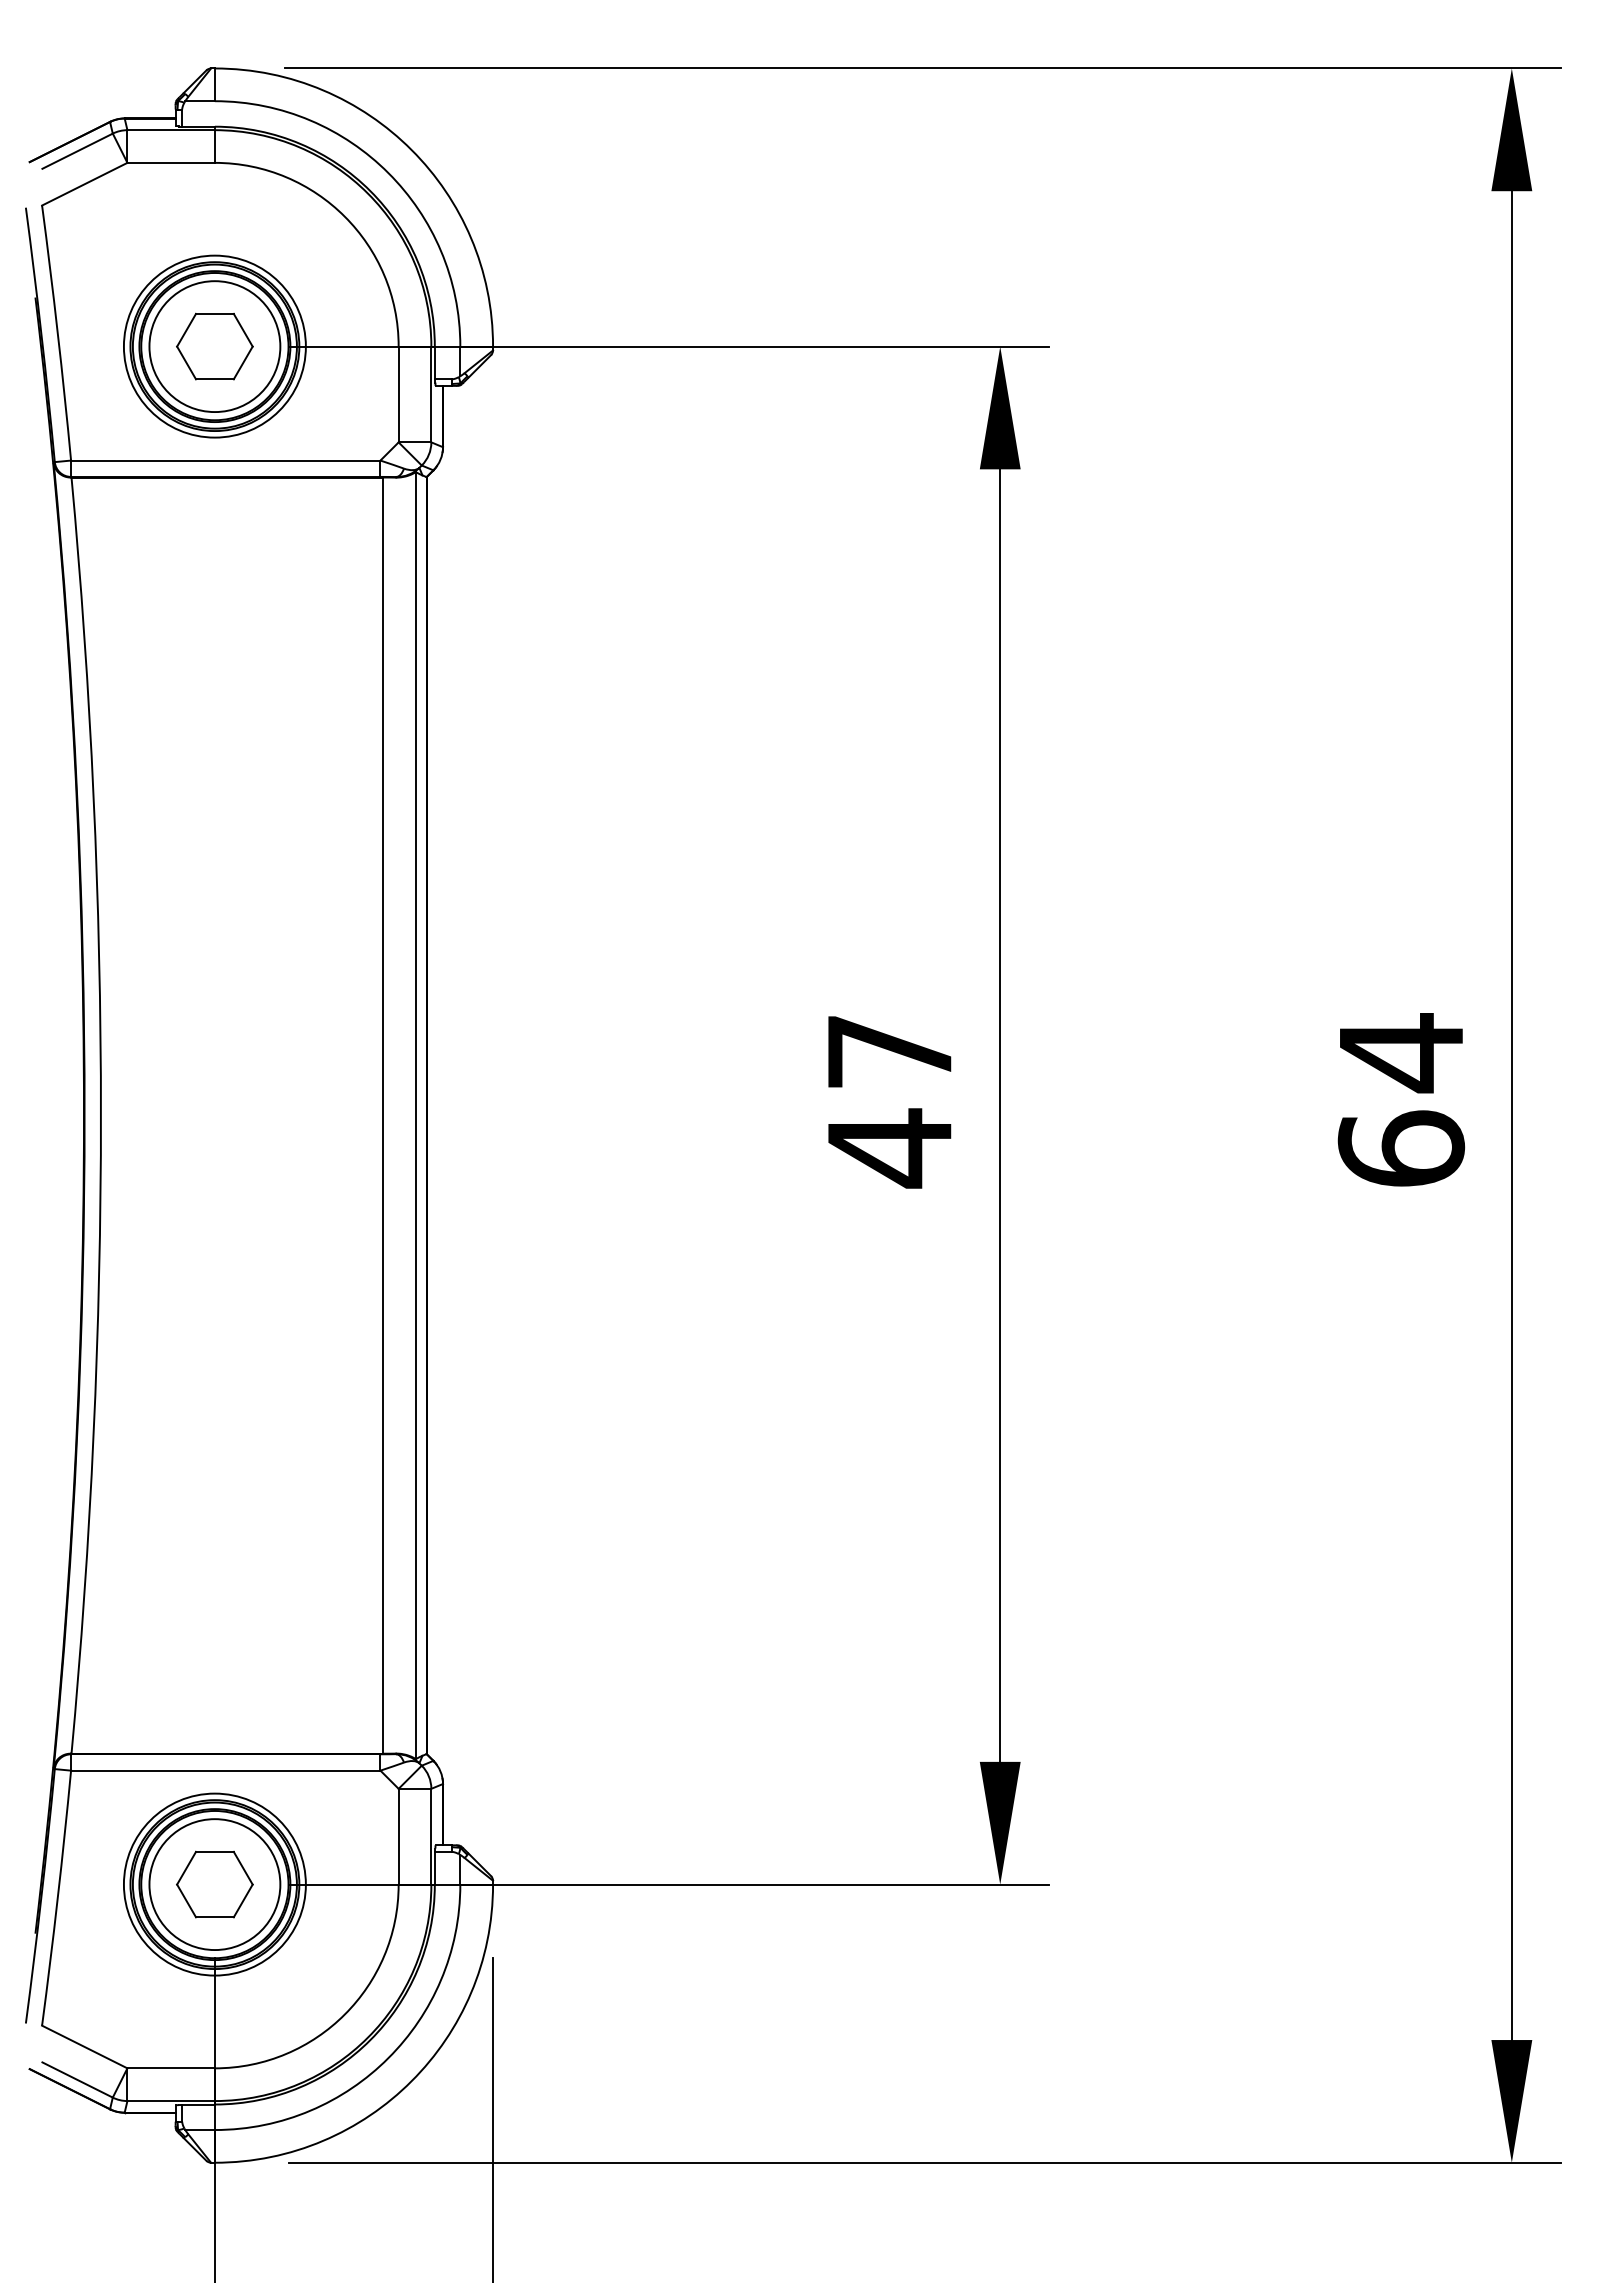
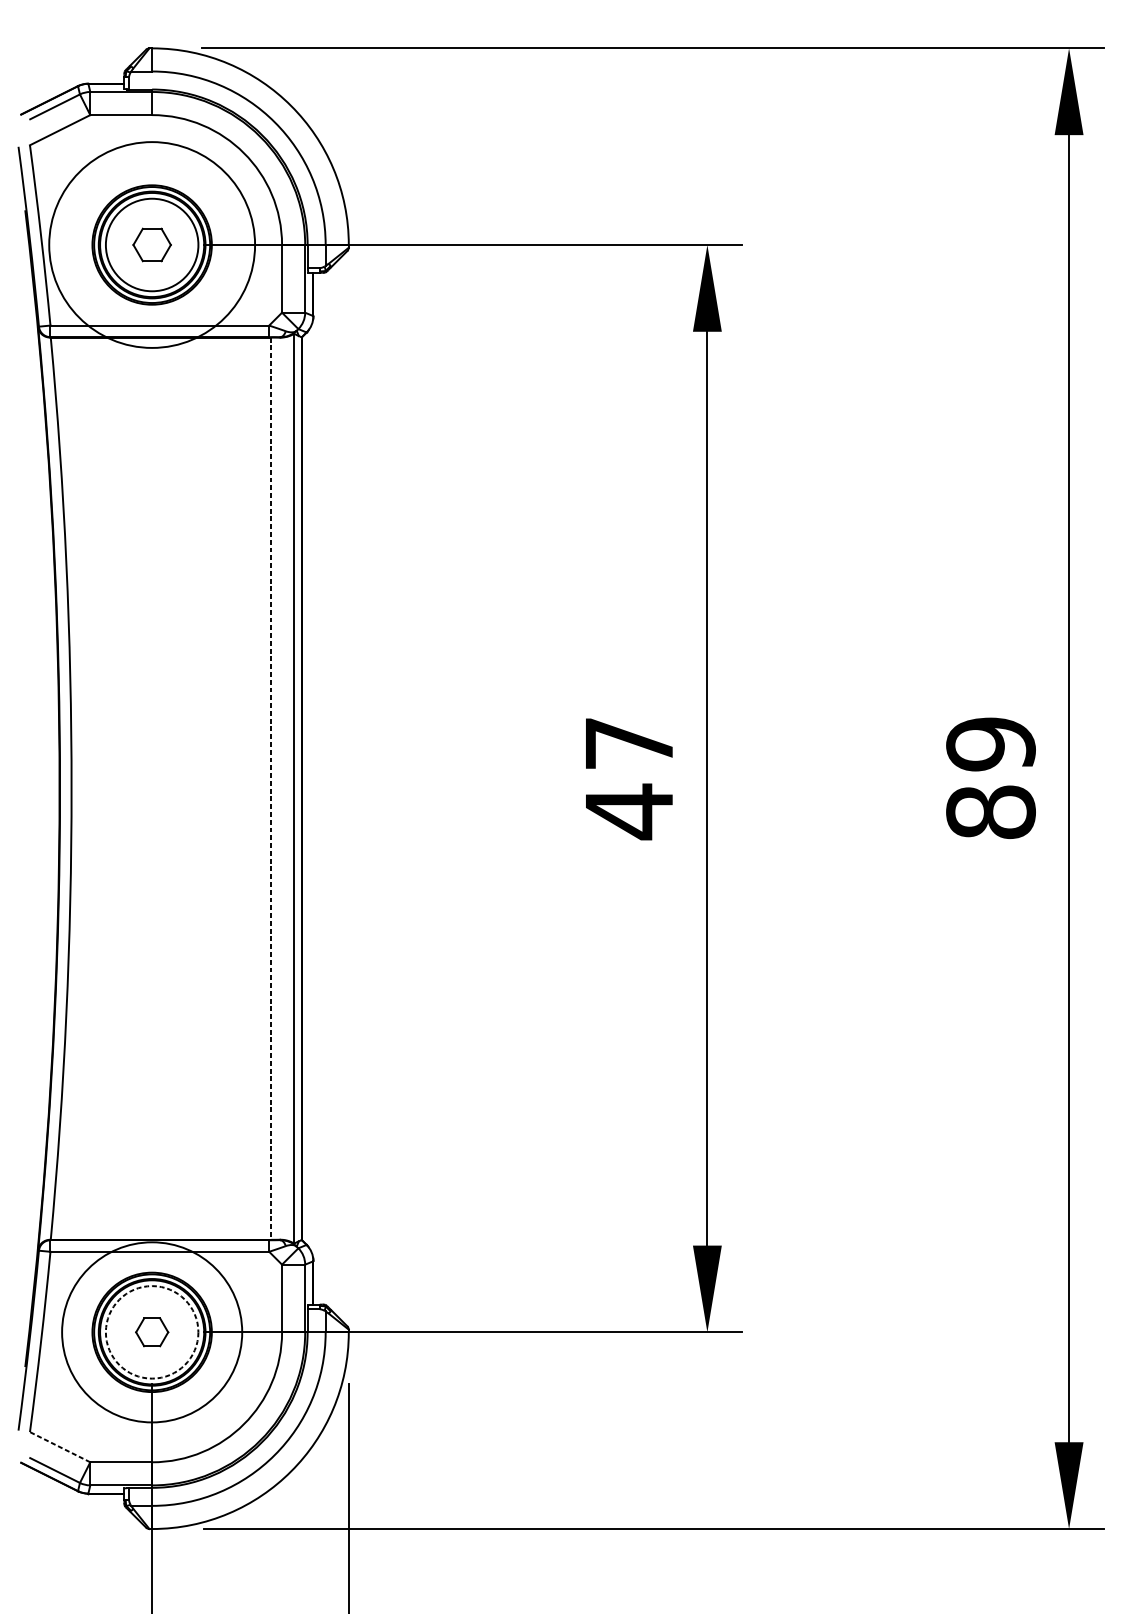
circle: (214, 346) -> (151, 244), size x1.6
part: (214, 346) -> (151, 244), size x0.7
text: (1401, 1099) -> (991, 777), 64 -> 89
line: (383, 1116) -> (271, 789), solid -> dashed
circle: (214, 1884) -> (151, 1332), size x1.4
circle: (214, 1884) -> (151, 1332), solid -> dashed
part: (214, 1884) -> (151, 1332), size x0.6
line: (84, 2047) -> (59, 1447), solid -> dashed

